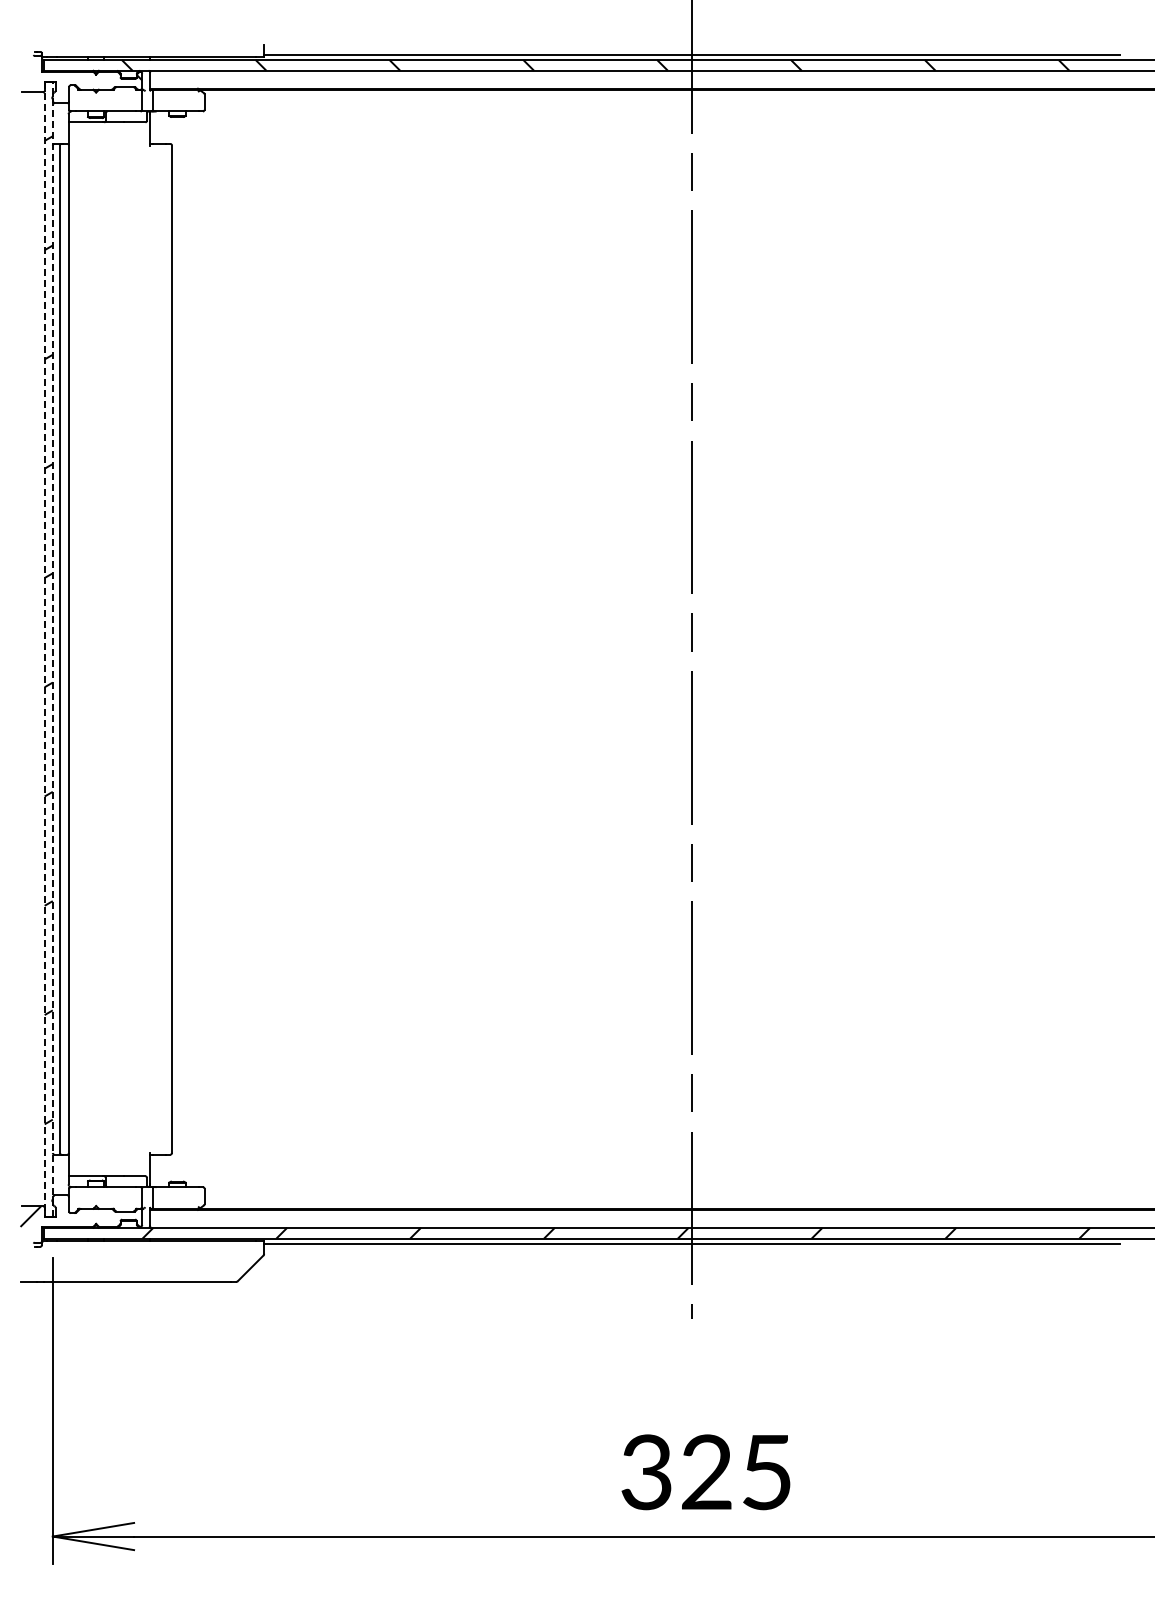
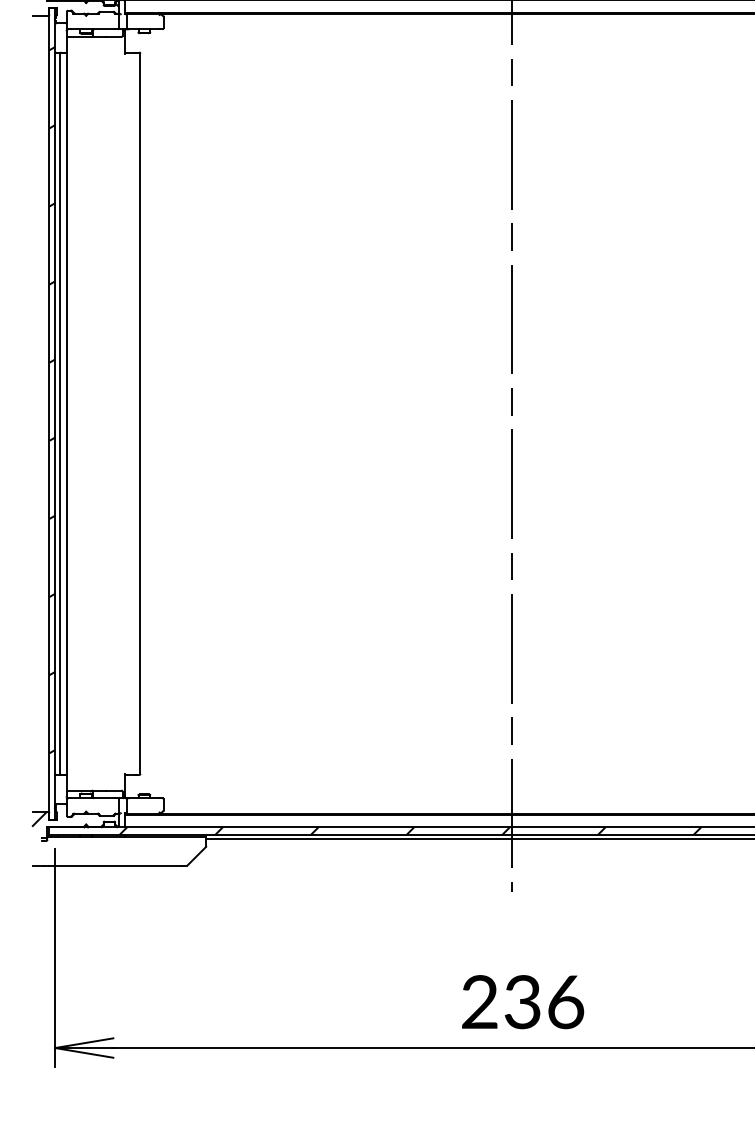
line: (44, 649) -> (49, 413), dashed -> solid
line: (52, 649) -> (54, 413), dashed -> solid
text: (706, 1472) -> (522, 1002), 325 -> 236

